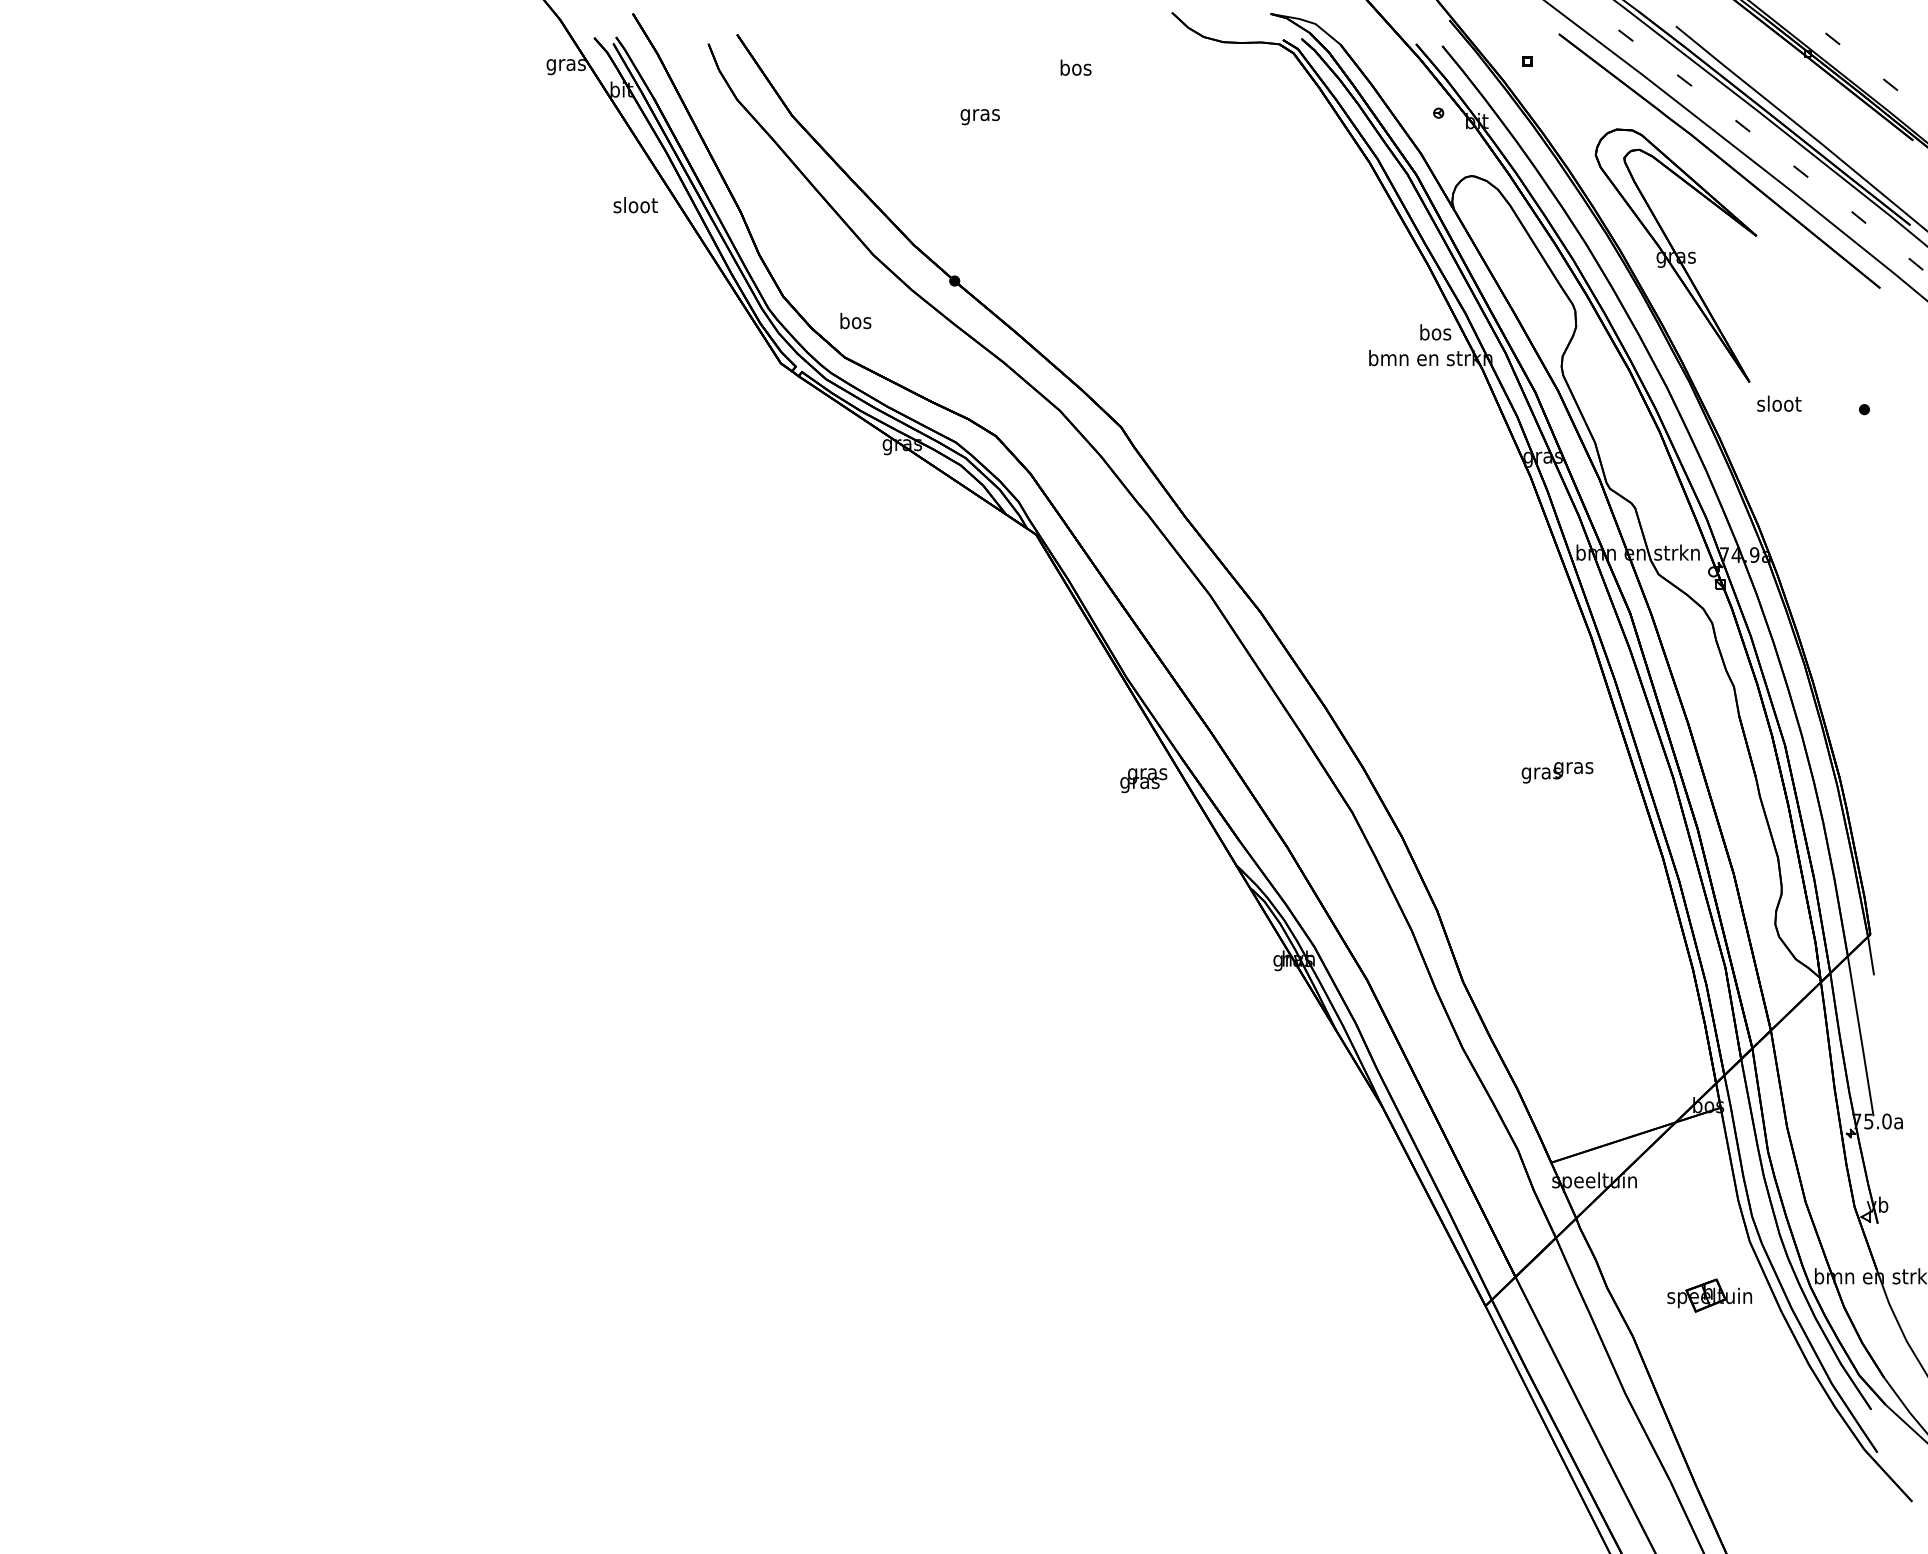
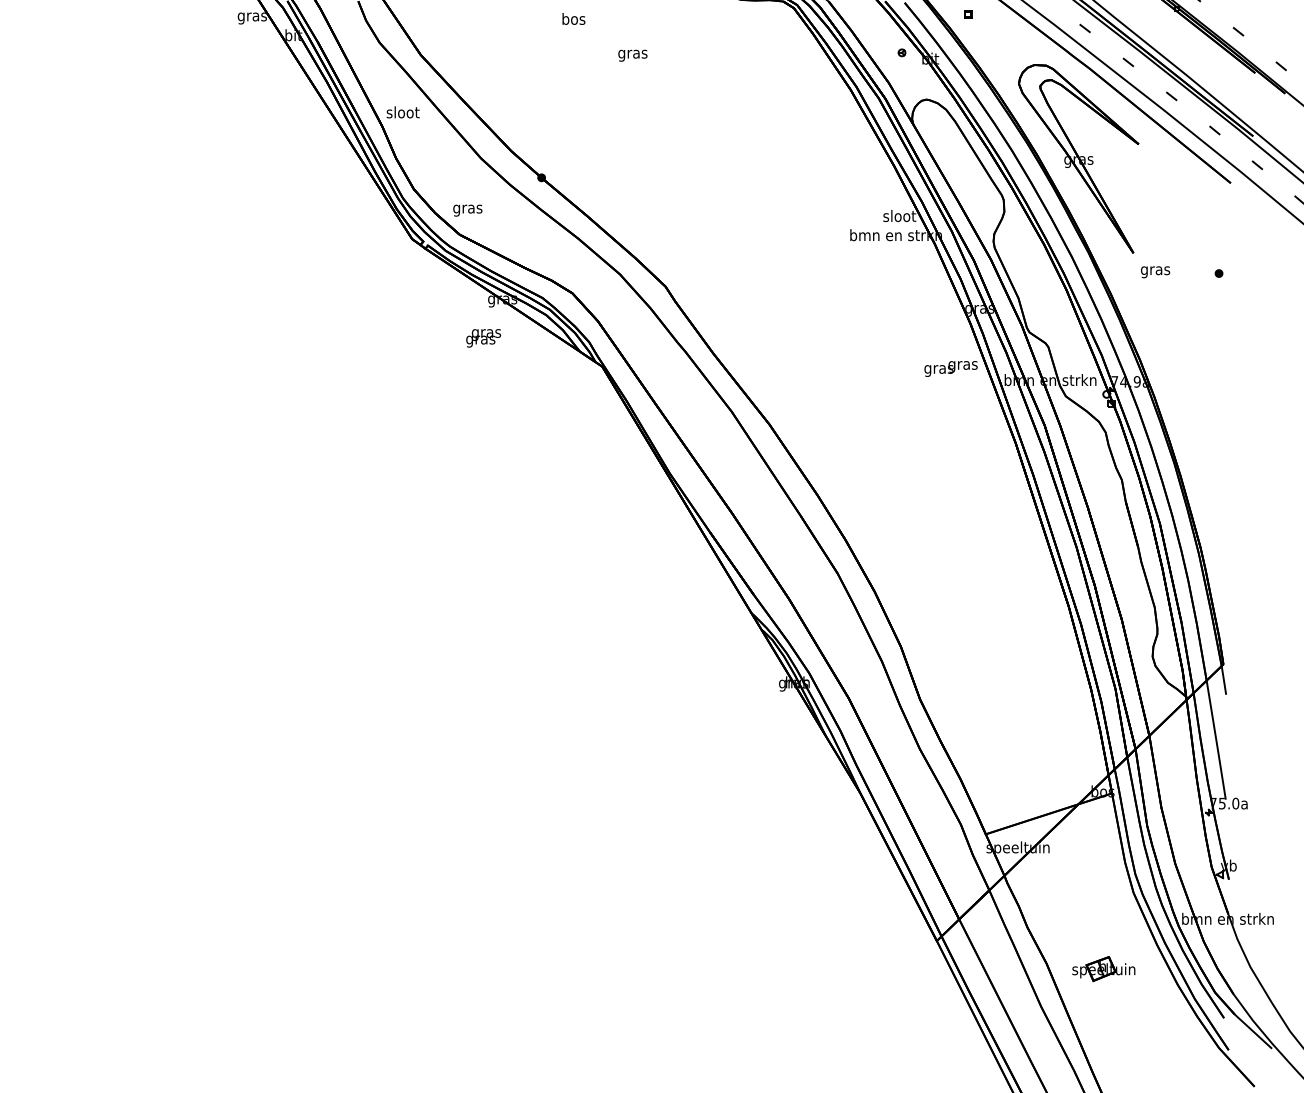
text: (1075, 67) -> (573, 18), moved
text: (979, 117) -> (632, 56), moved
text: (635, 205) -> (402, 112), moved
text: (855, 322) -> (467, 208), bos -> gras
text: (1435, 332) -> (899, 216), bos -> sloot
text: (1779, 405) -> (1155, 270), sloot -> gras
text: (1557, 772) -> (951, 368), moved
text: (1143, 780) -> (483, 338), moved
part: (1709, 1295) -> (1103, 968), moved

